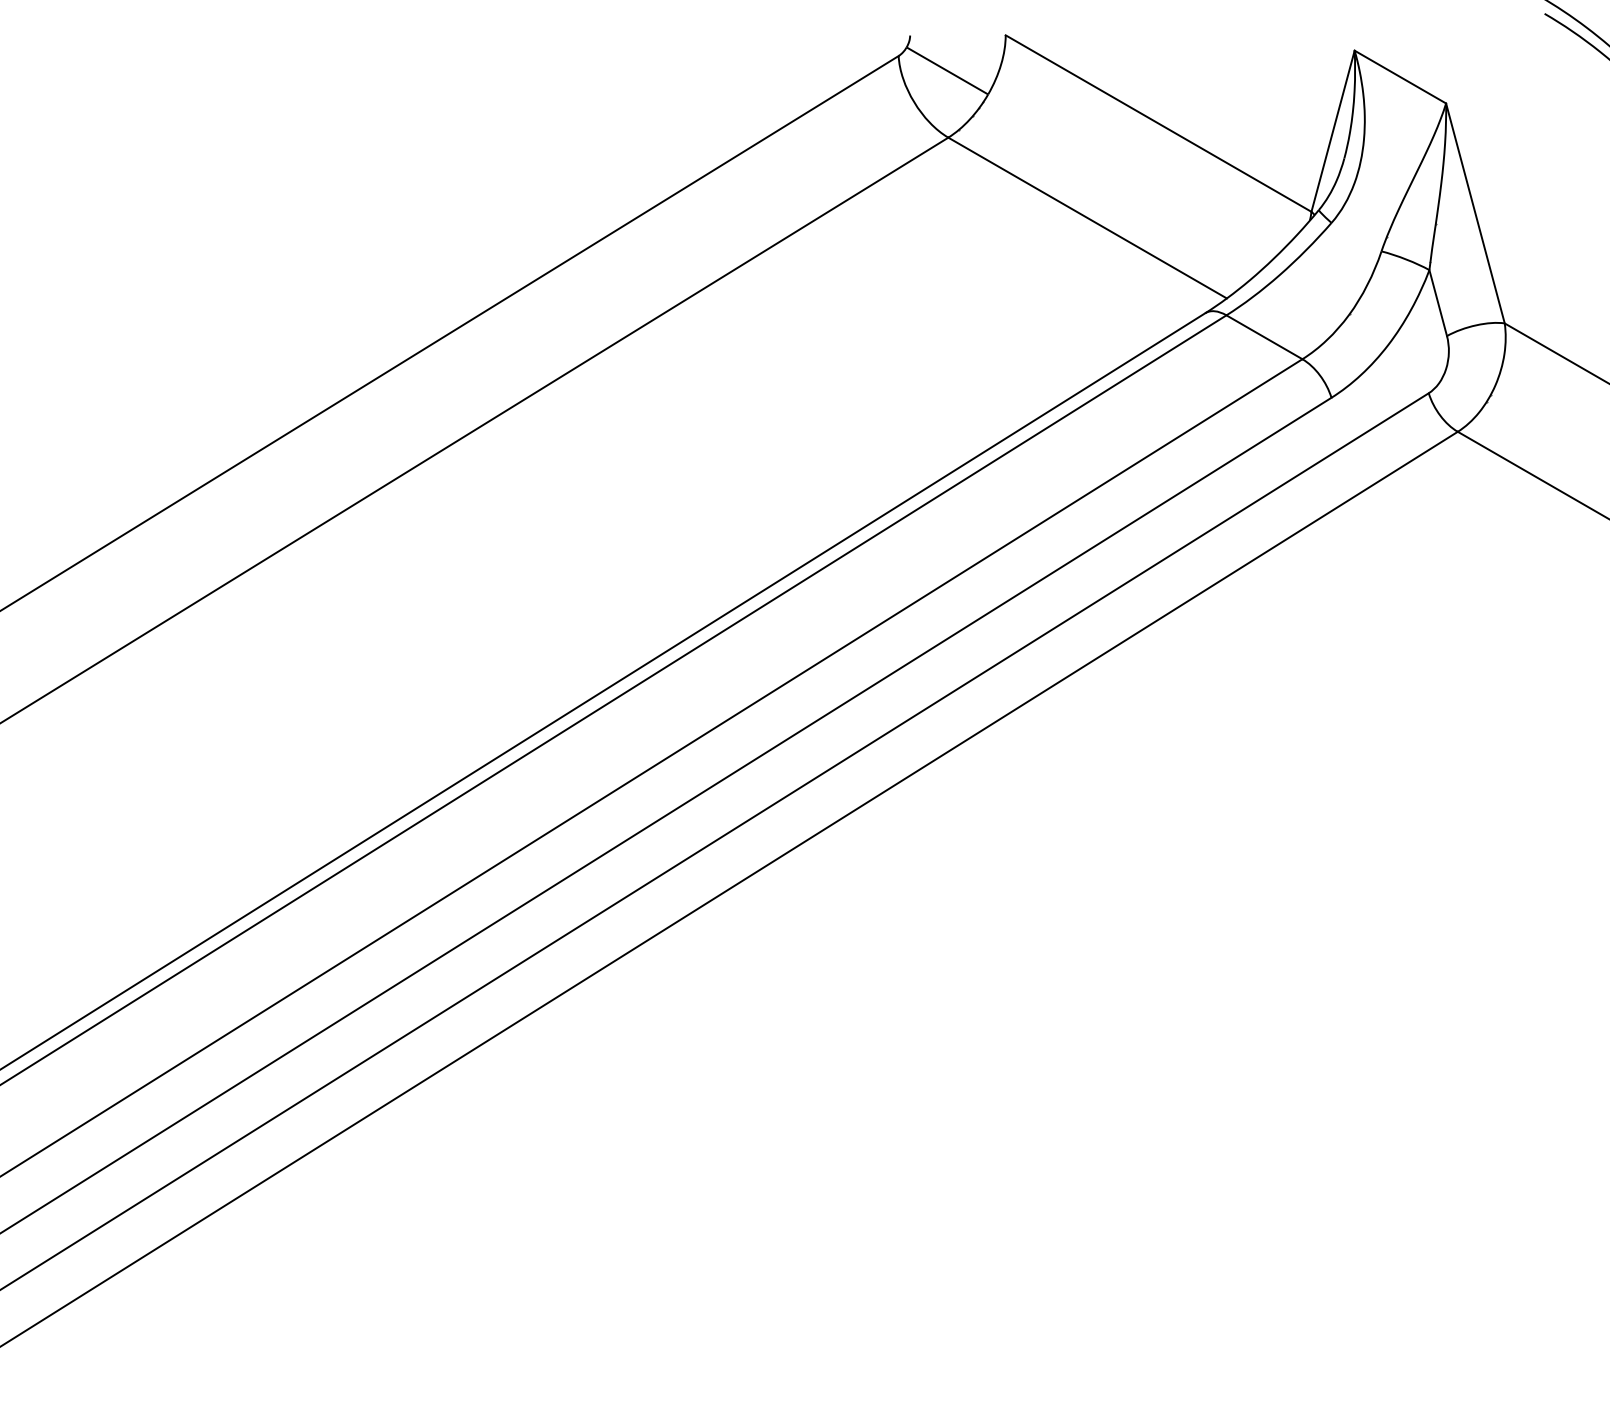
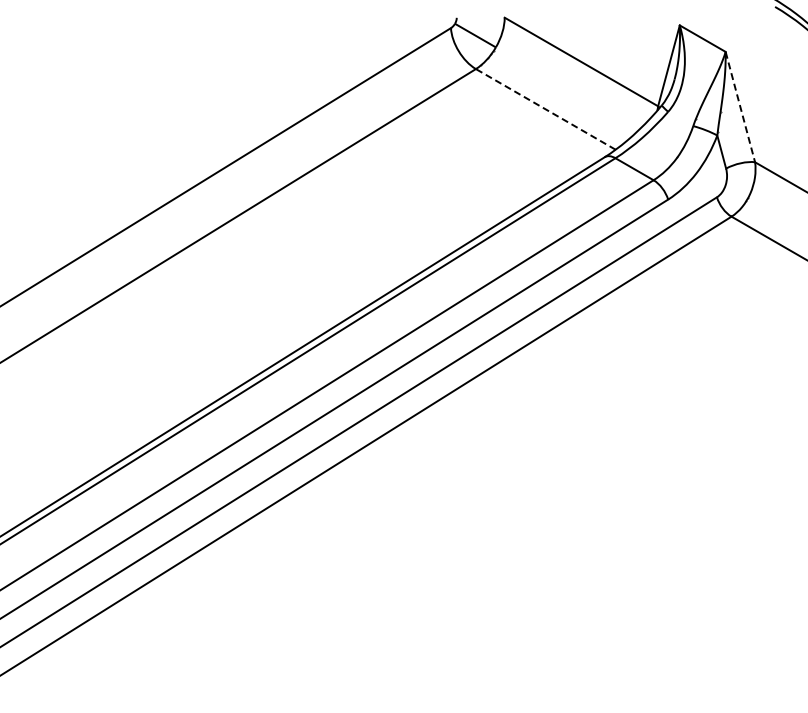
line: (1475, 214) -> (740, 107), solid -> dashed
line: (1087, 218) -> (545, 109), solid -> dashed

